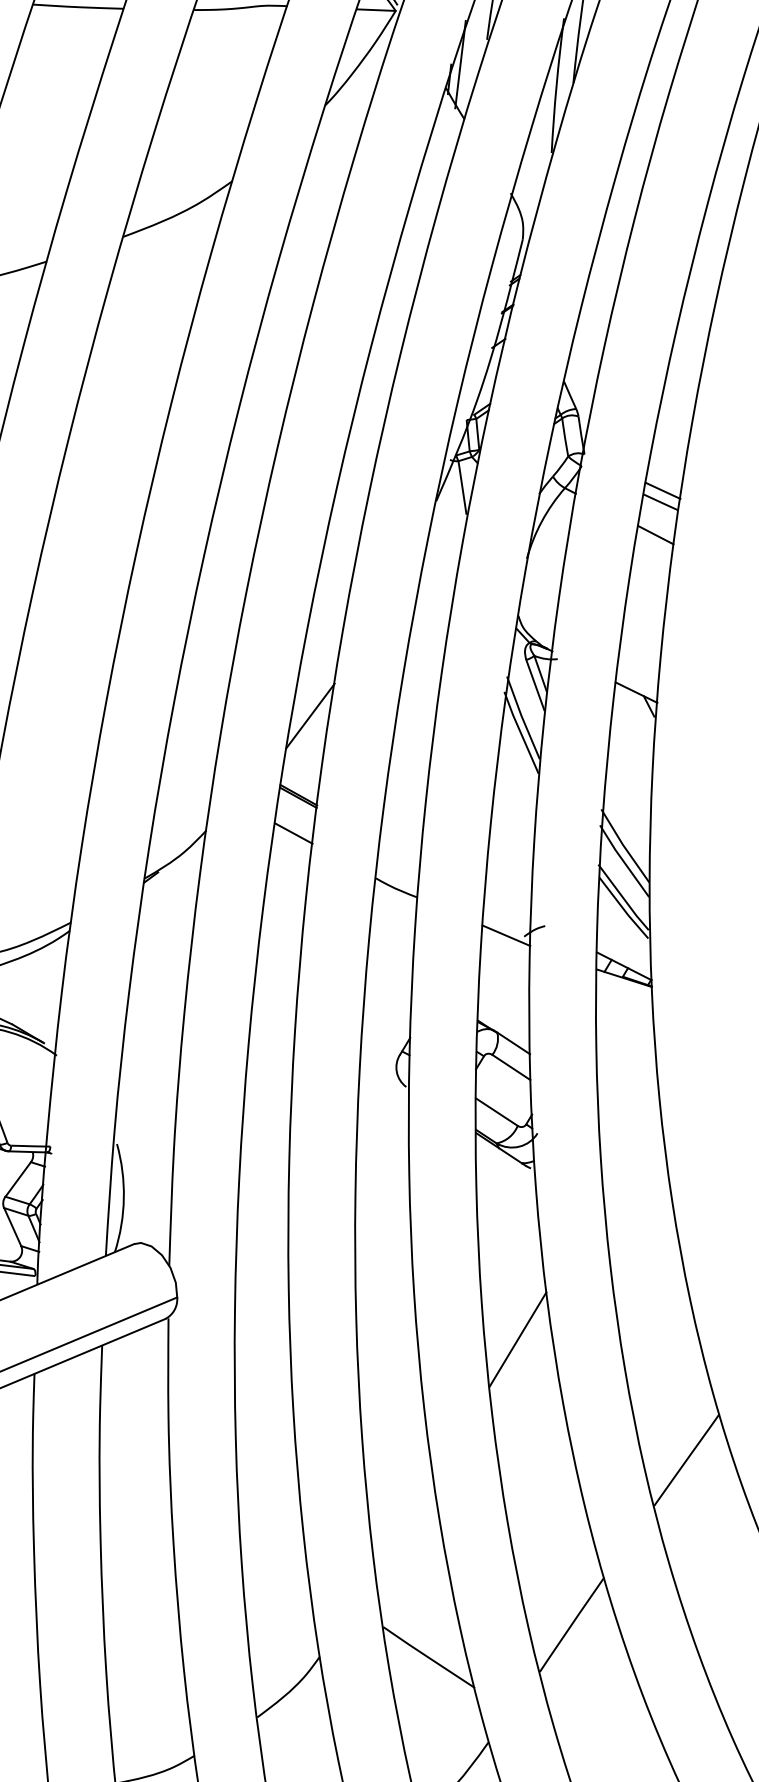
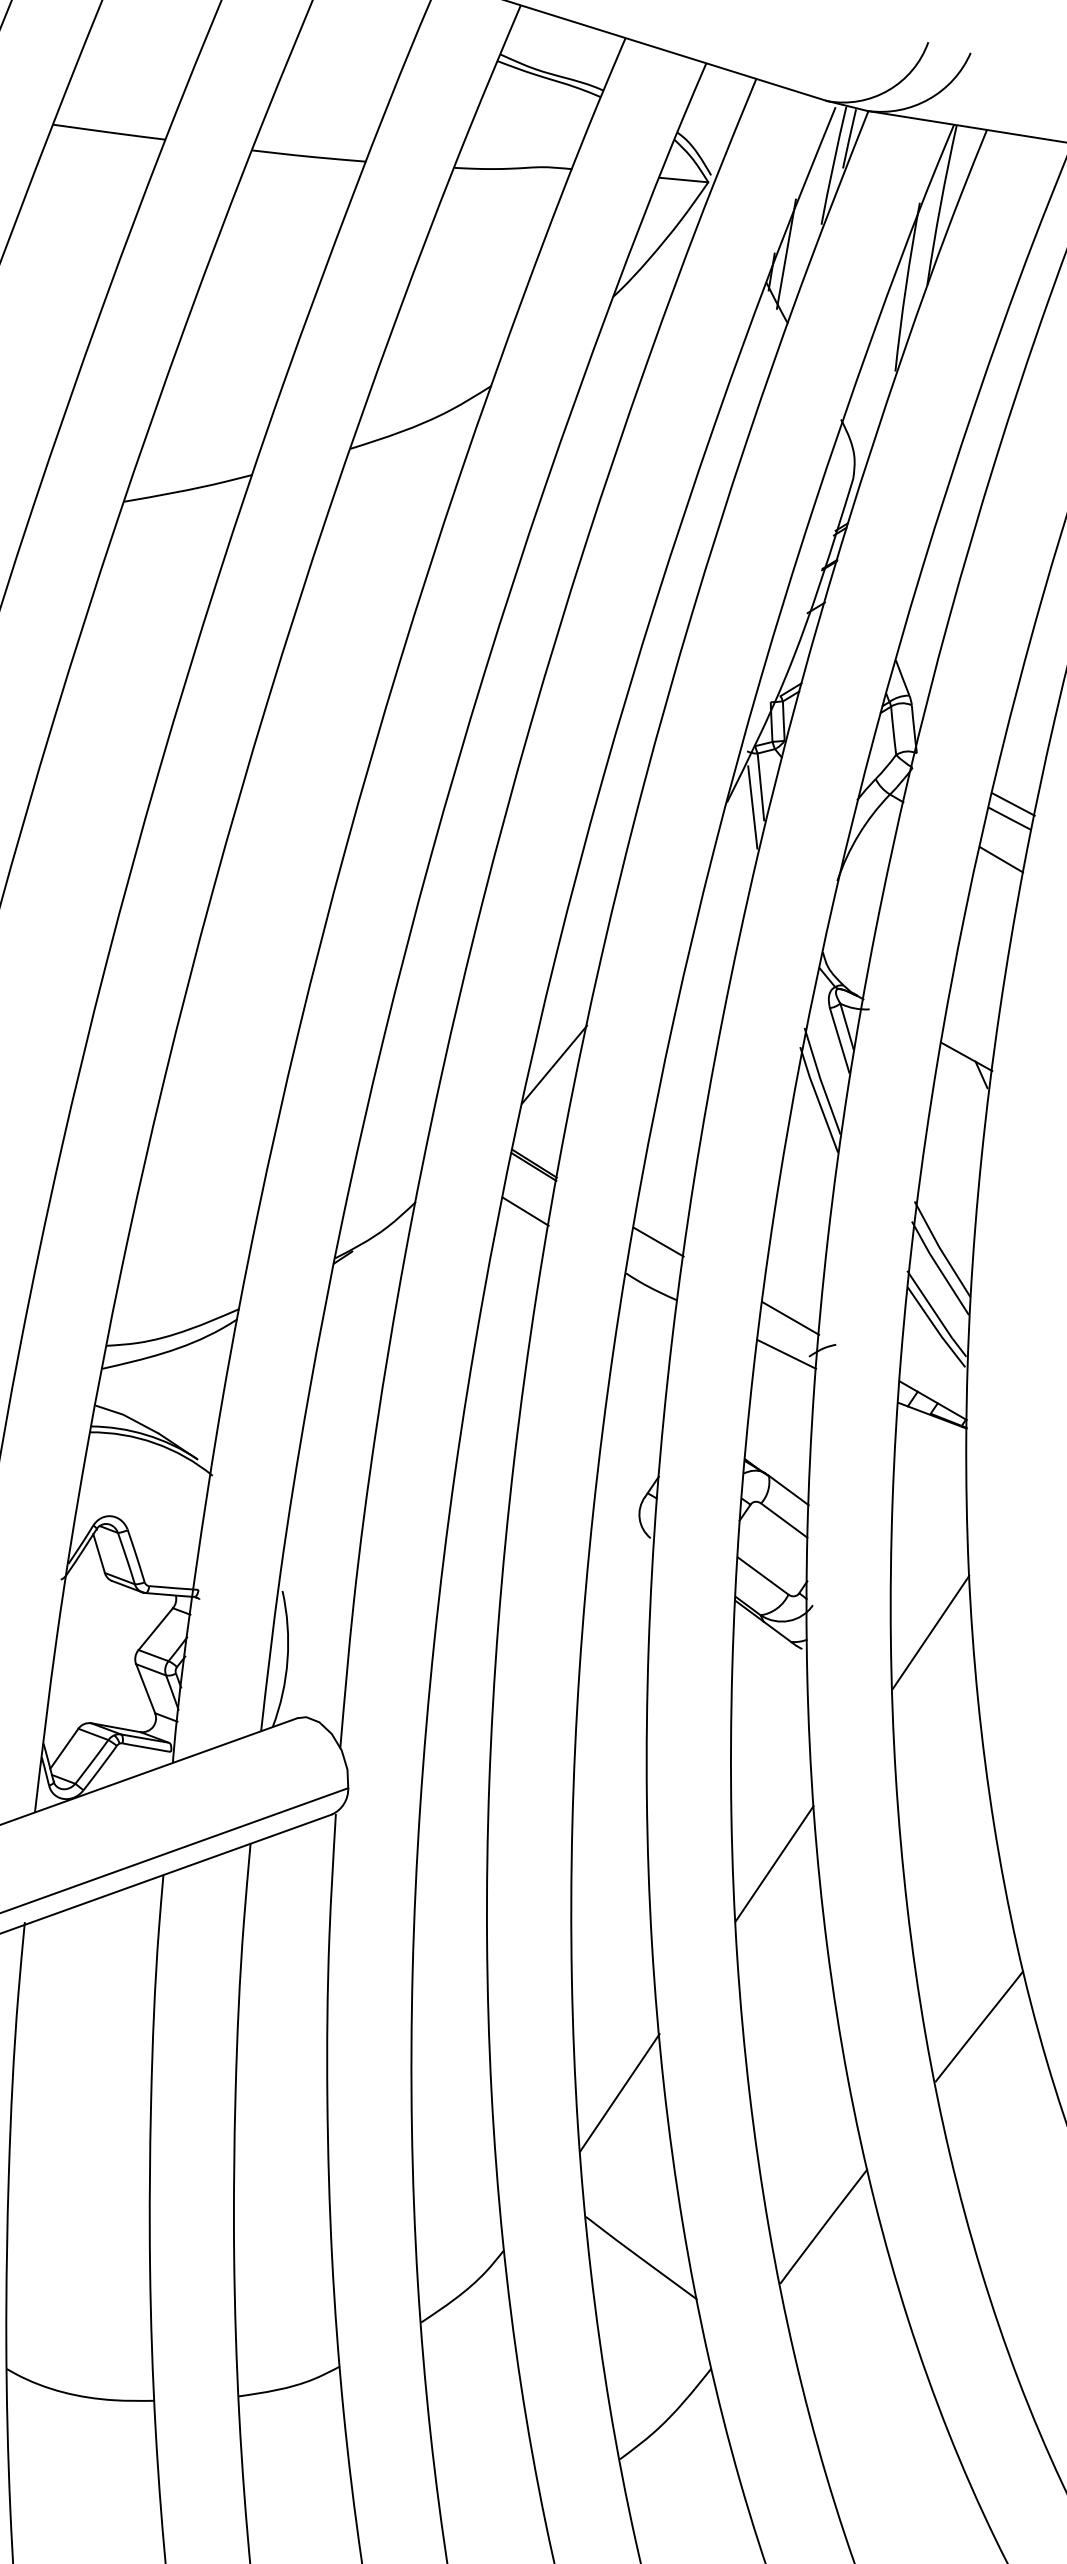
line: (456, 504) -> (752, 807), added
line: (400, 851) -> (658, 1241), added
line: (507, 907) -> (790, 1318), added
line: (631, 1149) -> (930, 1632), added
line: (404, 1527) -> (619, 2092), added

